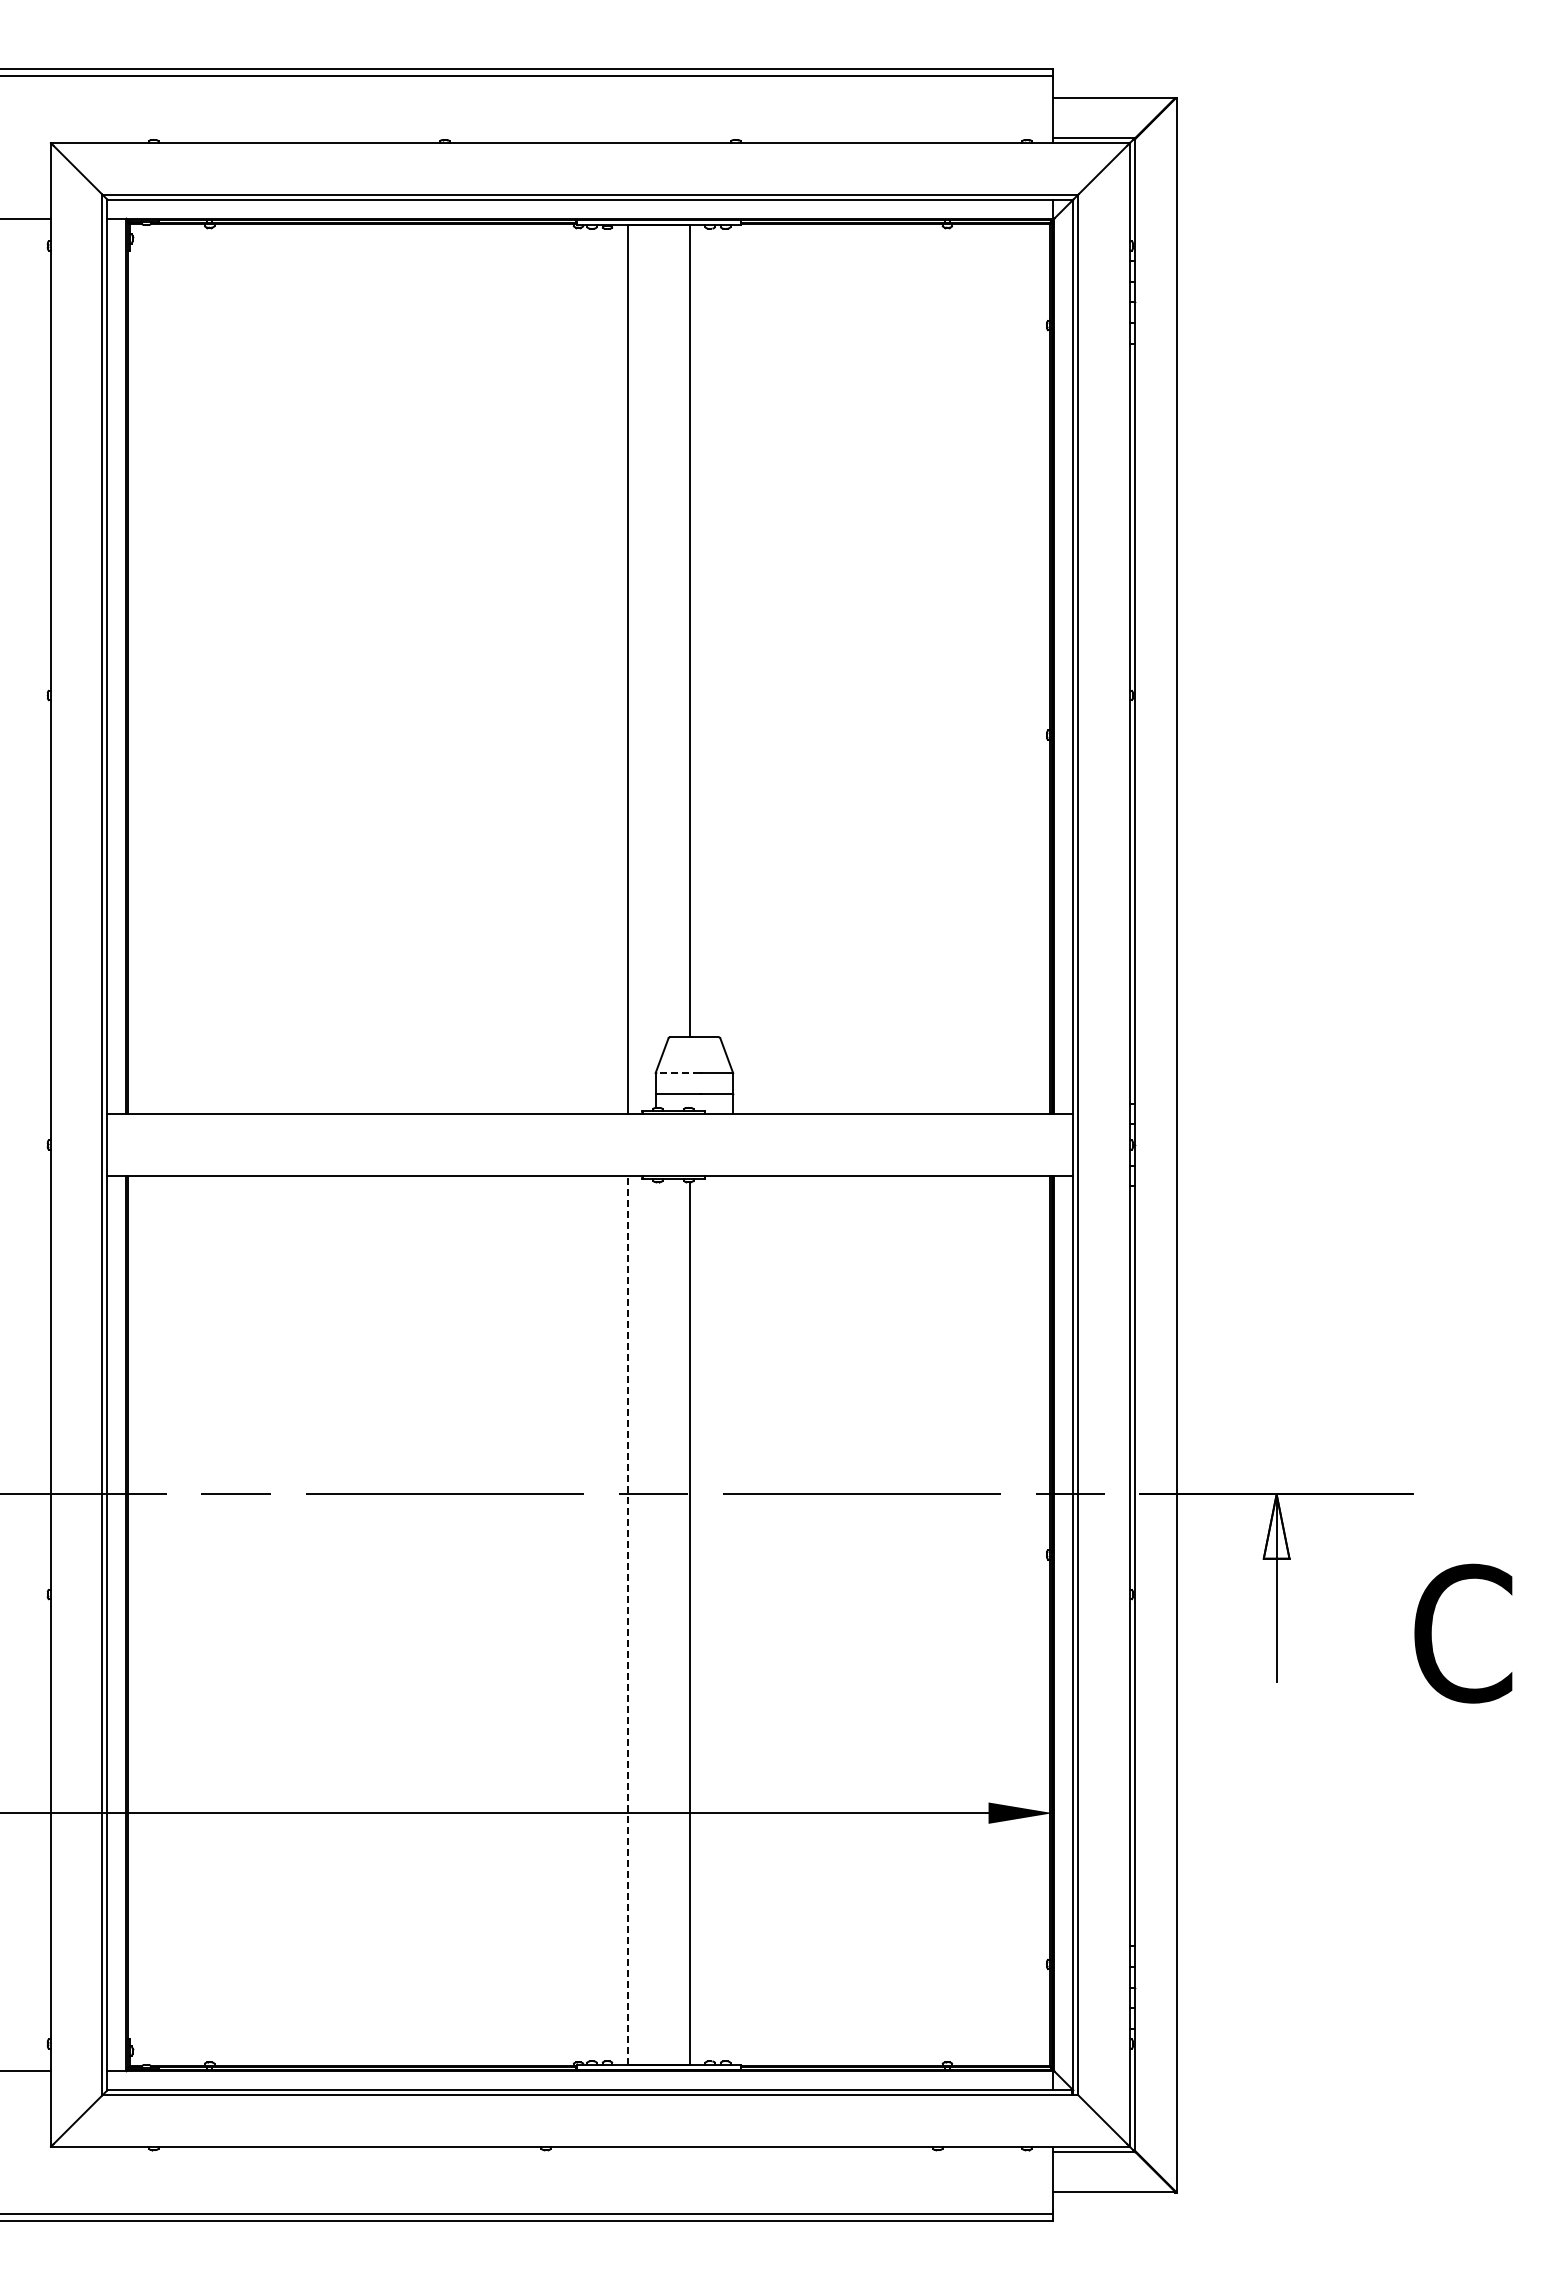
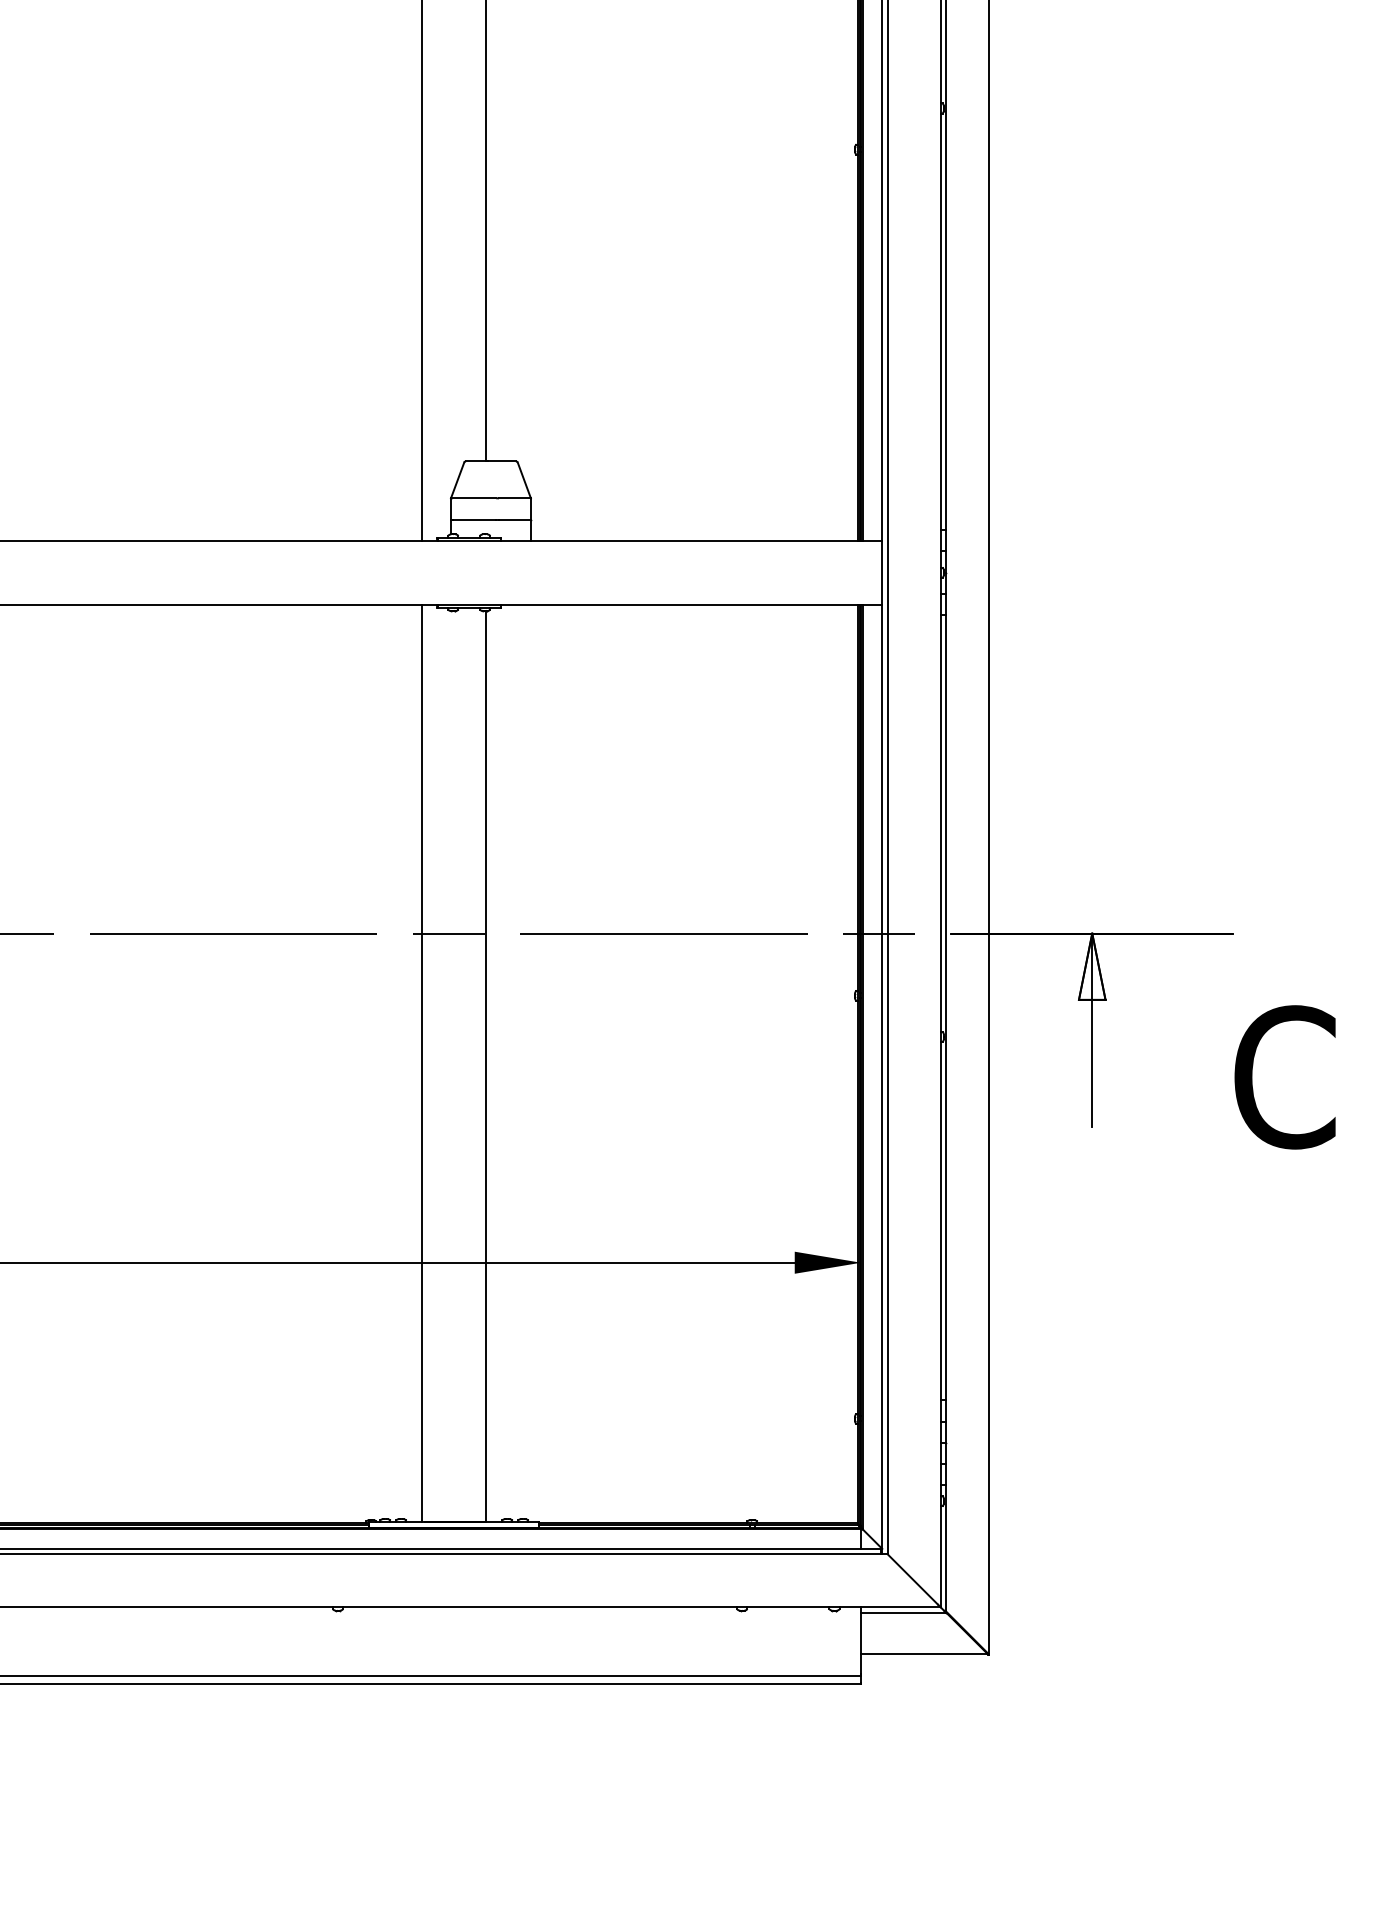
line: (677, 1073) -> (473, 498), dashed -> solid
line: (628, 1619) -> (422, 1062), dashed -> solid

